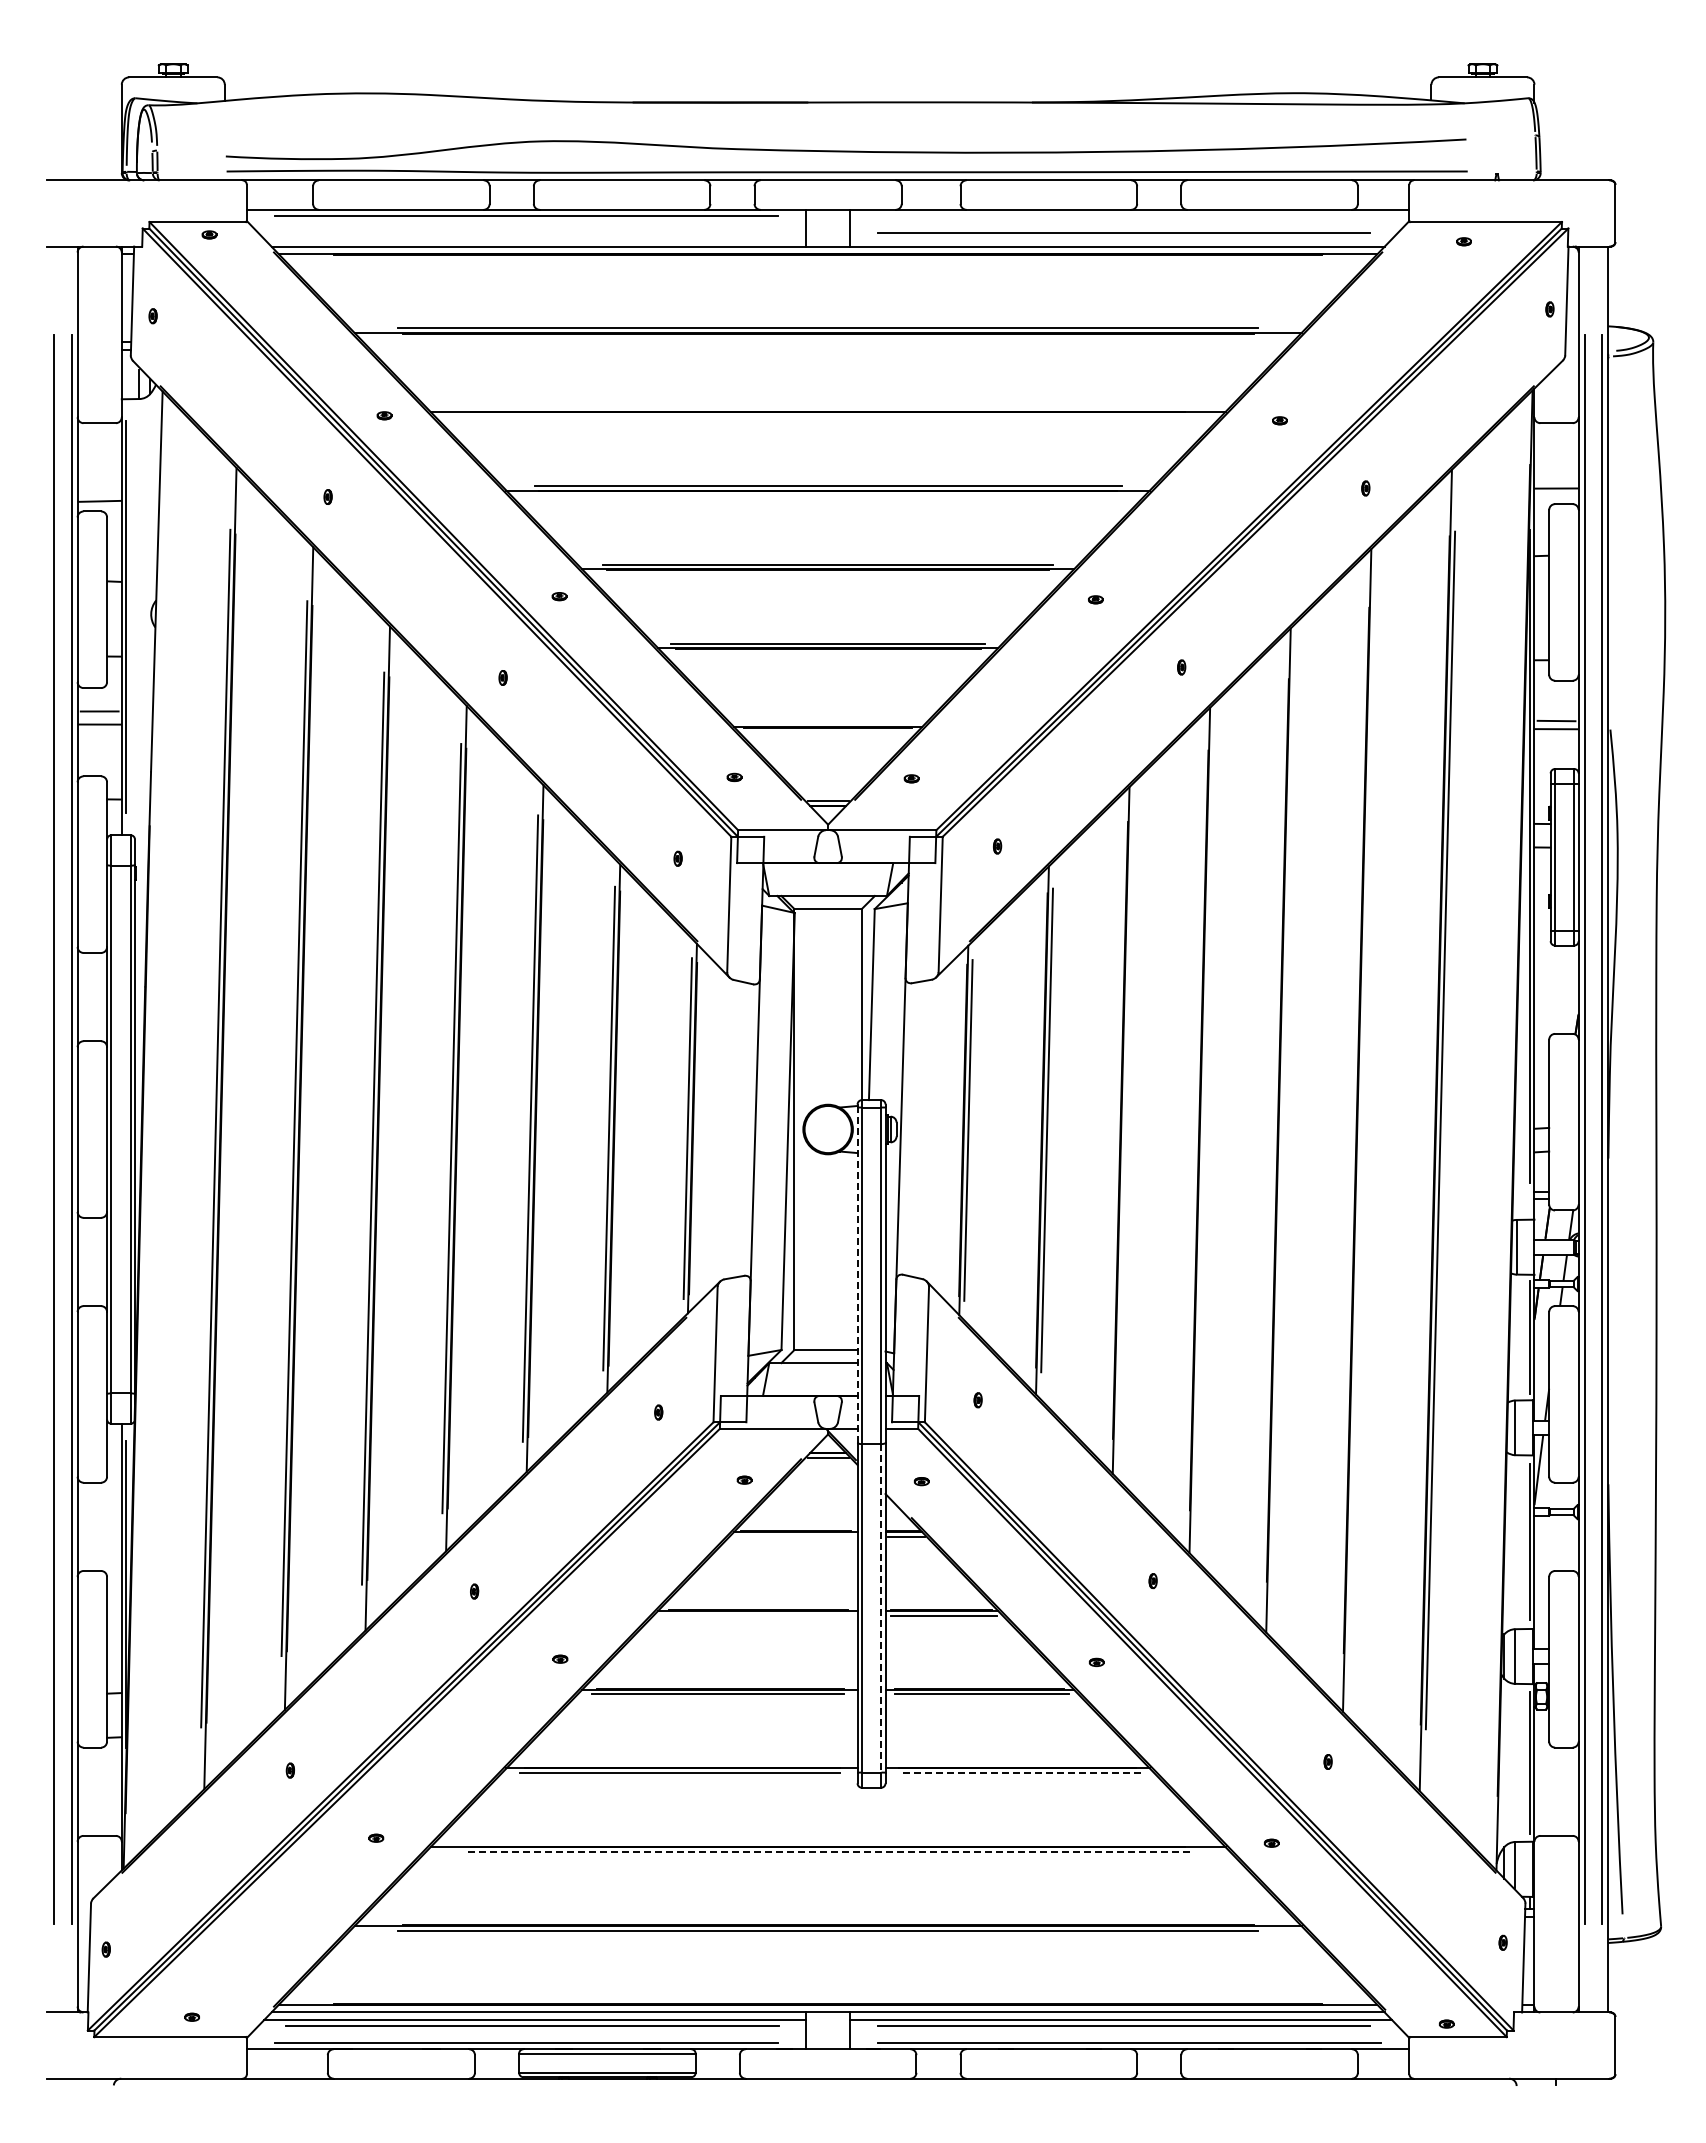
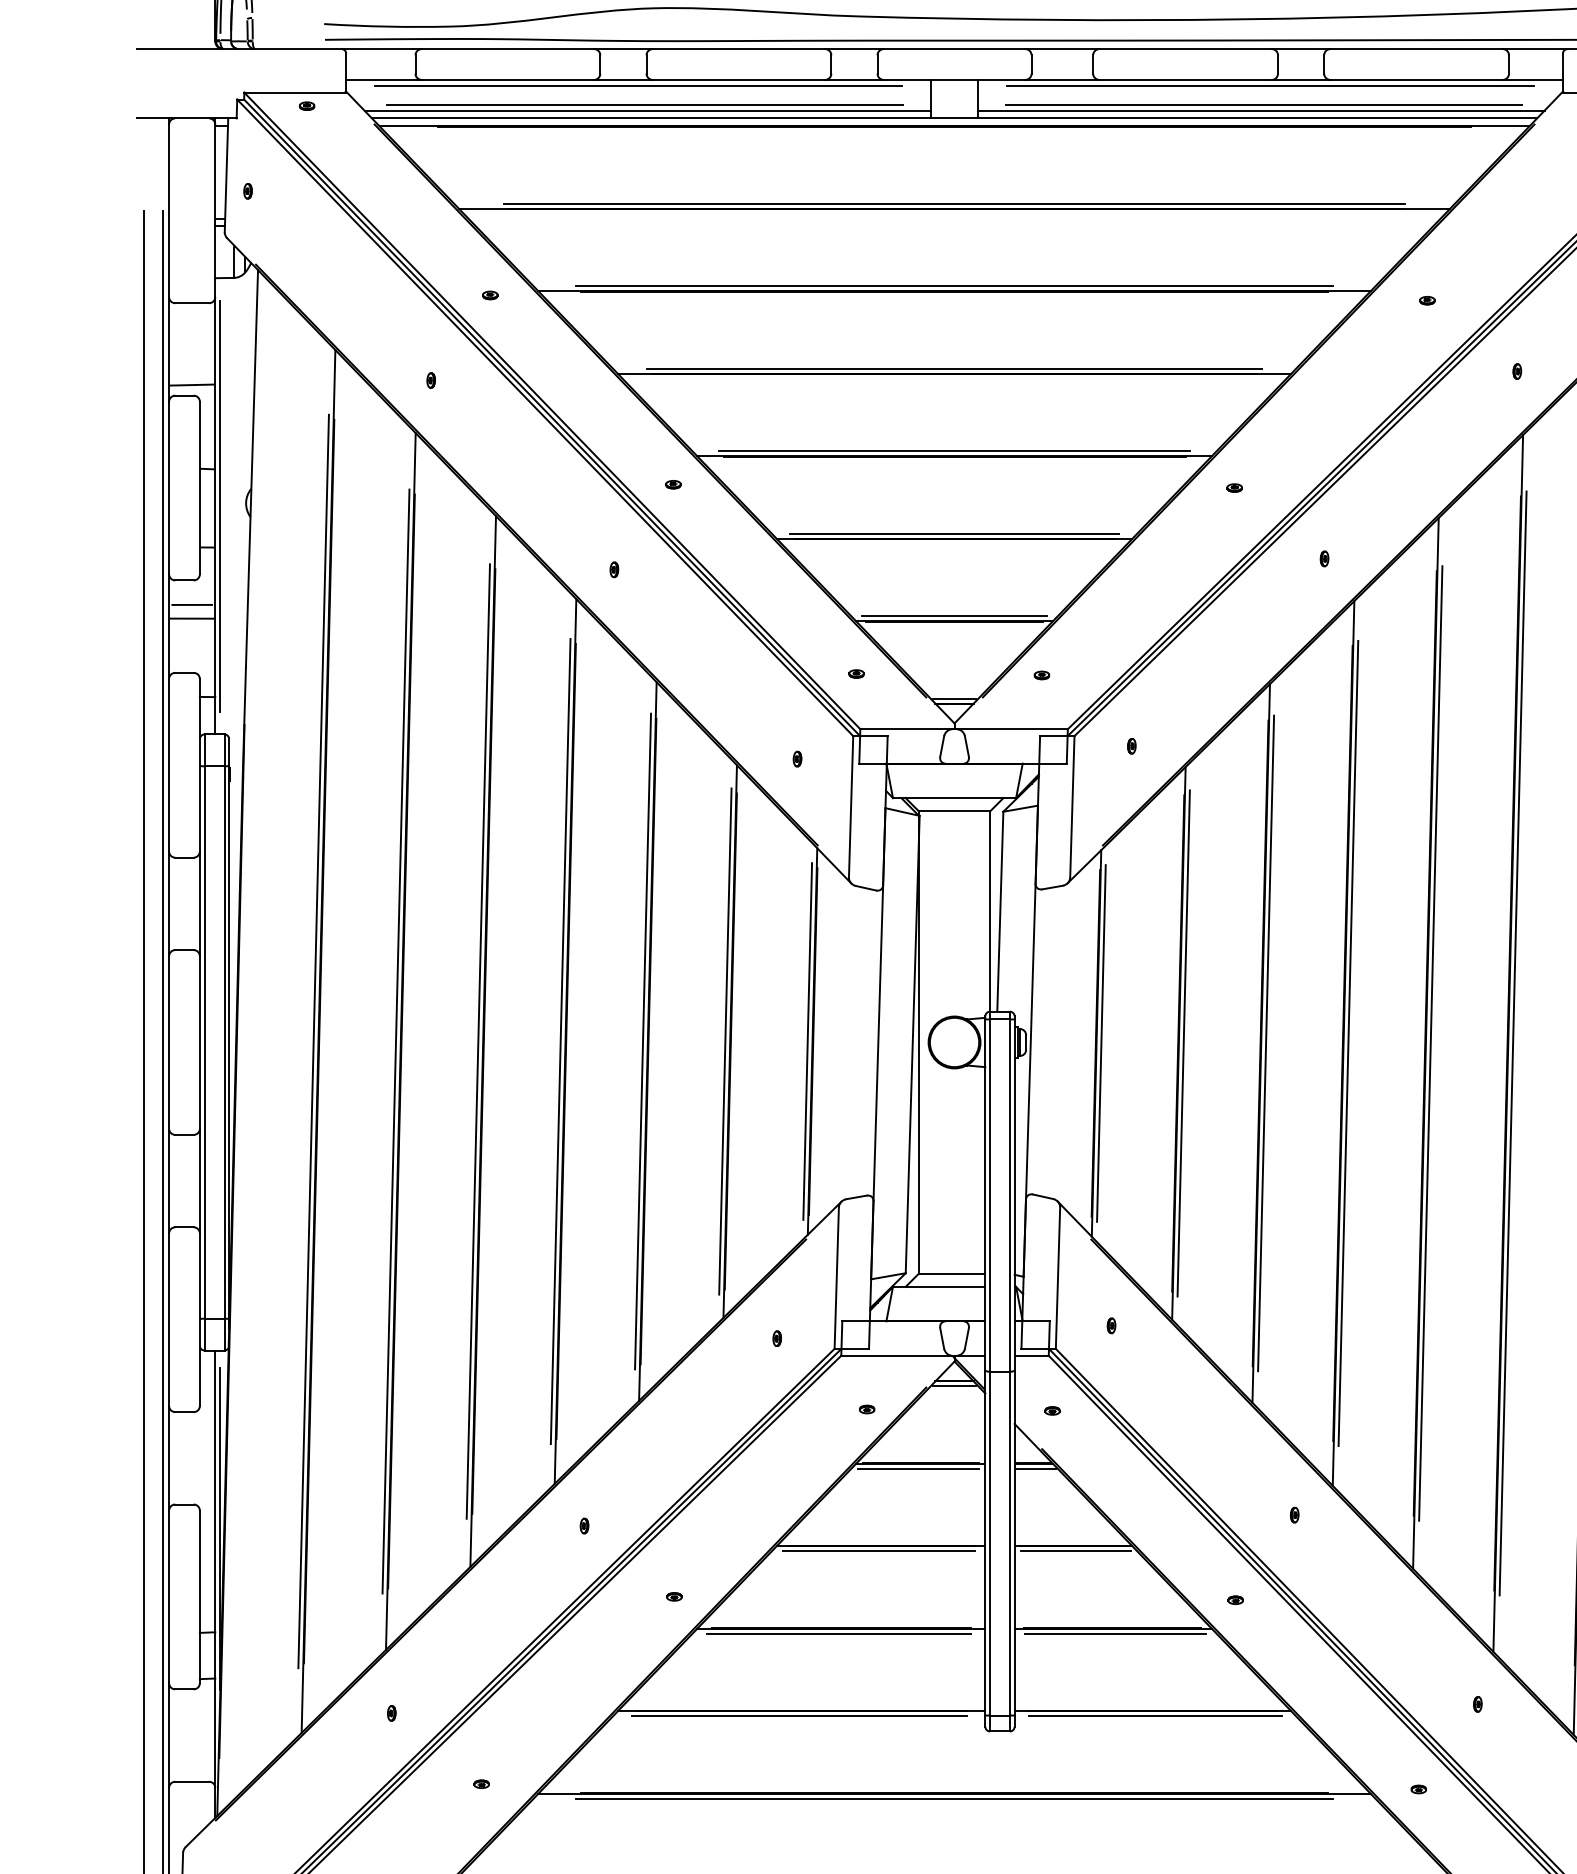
line: (1129, 215) -> (1269, 85), added
line: (532, 233) -> (645, 104), added
line: (535, 239) -> (648, 110), added
line: (1120, 239) -> (1260, 110), added
line: (827, 407) -> (953, 286), added
line: (827, 722) -> (953, 616), added
line: (1125, 1130) -> (1265, 1043), added
line: (1204, 1130) -> (1348, 1043), added
line: (1283, 1130) -> (1431, 1043), added
line: (1361, 1130) -> (1512, 1043), added
line: (857, 1275) -> (985, 1195), dashed -> solid
line: (793, 1536) -> (918, 1468), added
line: (881, 1608) -> (1010, 1543), dashed -> solid
line: (755, 1615) -> (878, 1551), added
line: (1019, 1773) -> (1154, 1716), dashed -> solid
line: (828, 1851) -> (954, 1798), dashed -> solid

